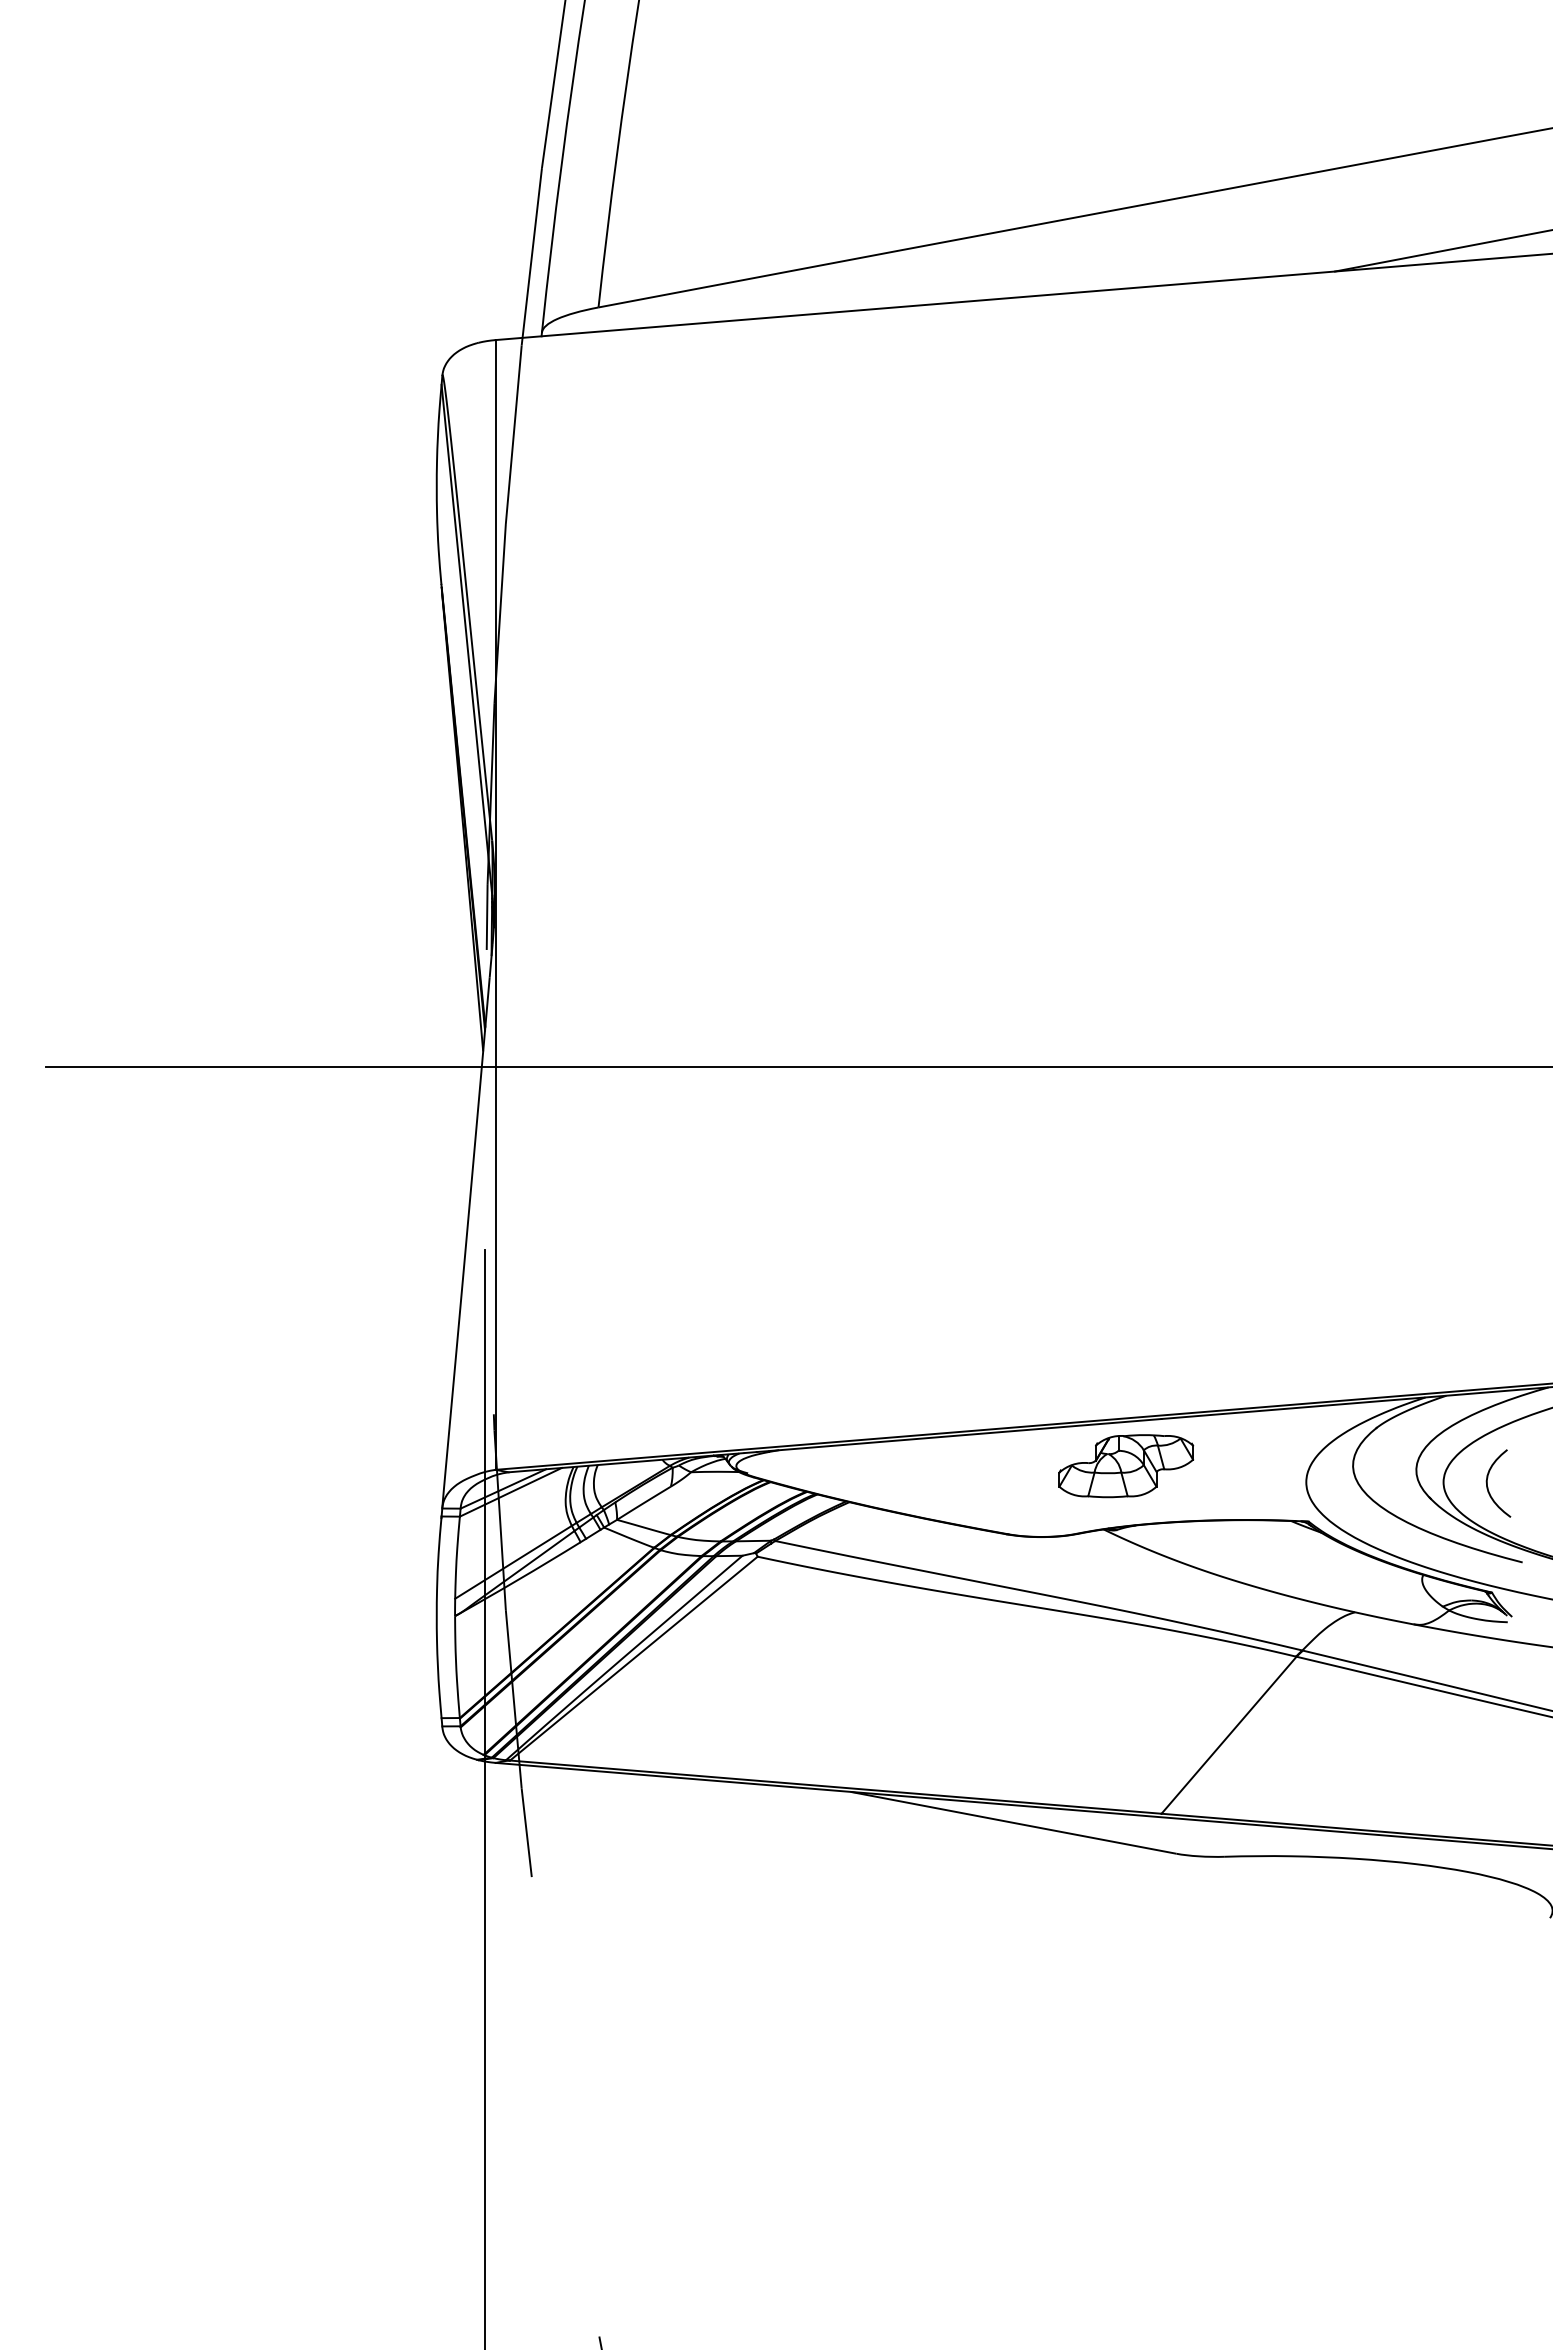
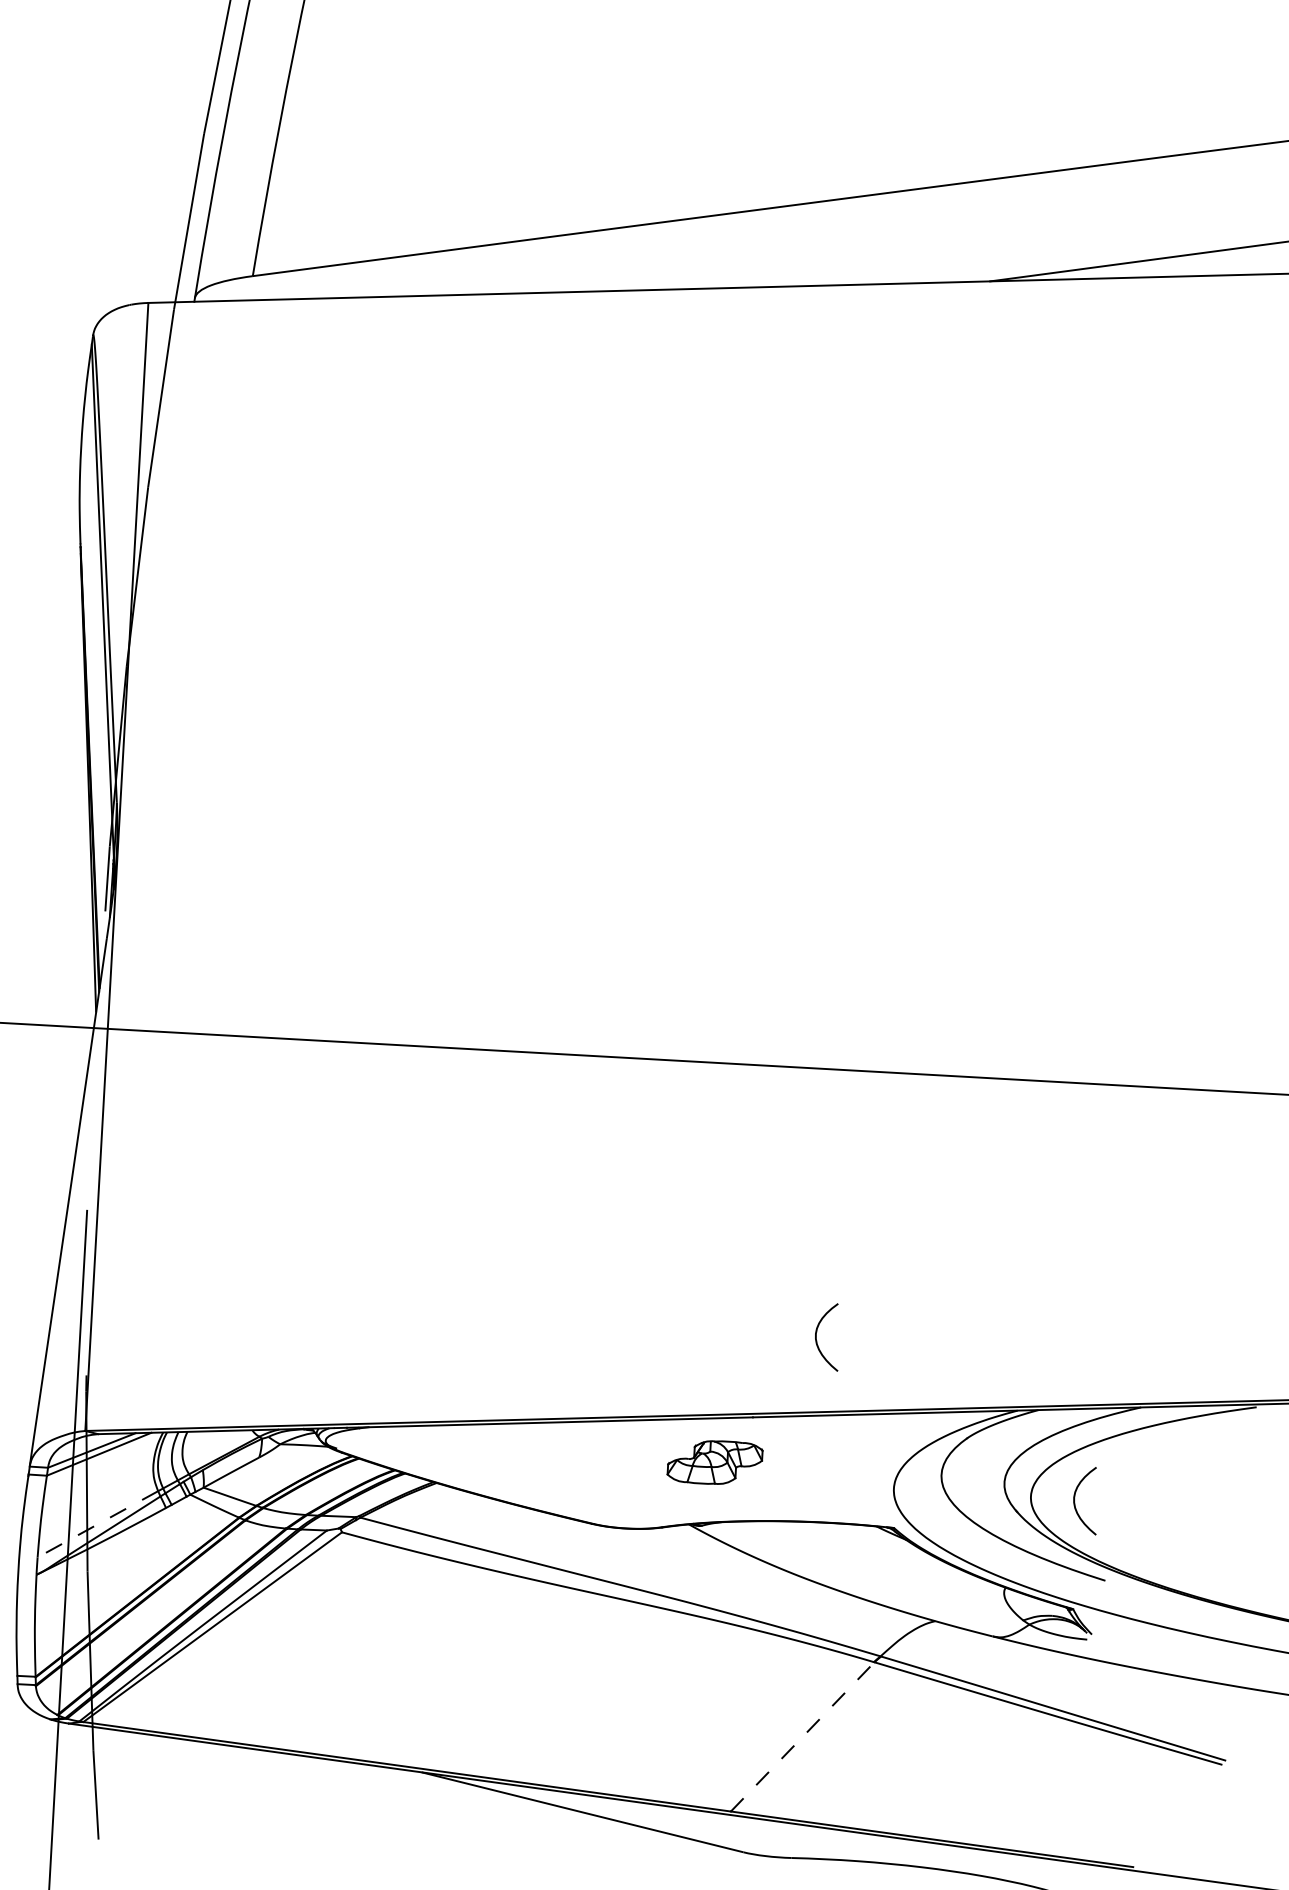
curve: (1221, 1338) -> (817, 1340), added
part: (1126, 1466) -> (715, 1462), size x0.7
line: (513, 1562) -> (97, 1524), solid -> dashed
line: (1229, 1735) -> (803, 1737), solid -> dashed

